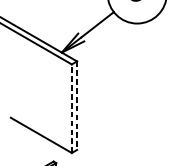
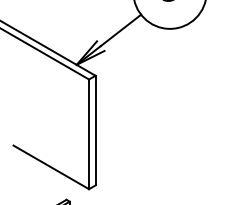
line: (77, 105) -> (95, 130), dashed -> solid
line: (72, 108) -> (89, 134), dashed -> solid

